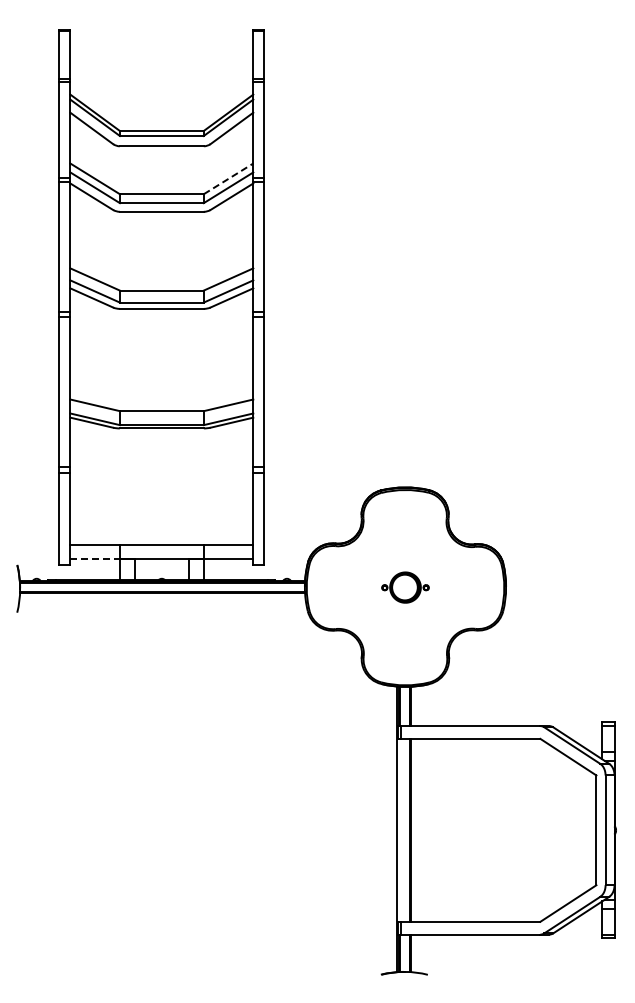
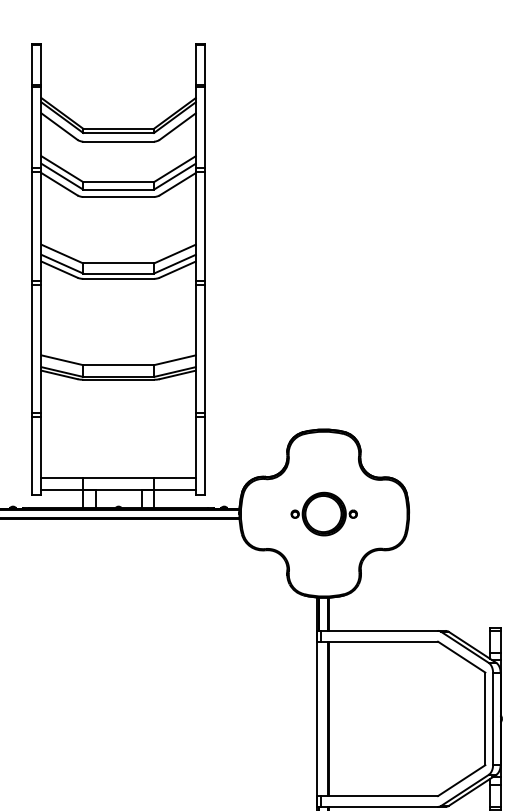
line: (228, 178) -> (174, 168), dashed -> solid
line: (95, 559) -> (62, 490), dashed -> solid
part: (405, 587) -> (324, 513), size x1.67

